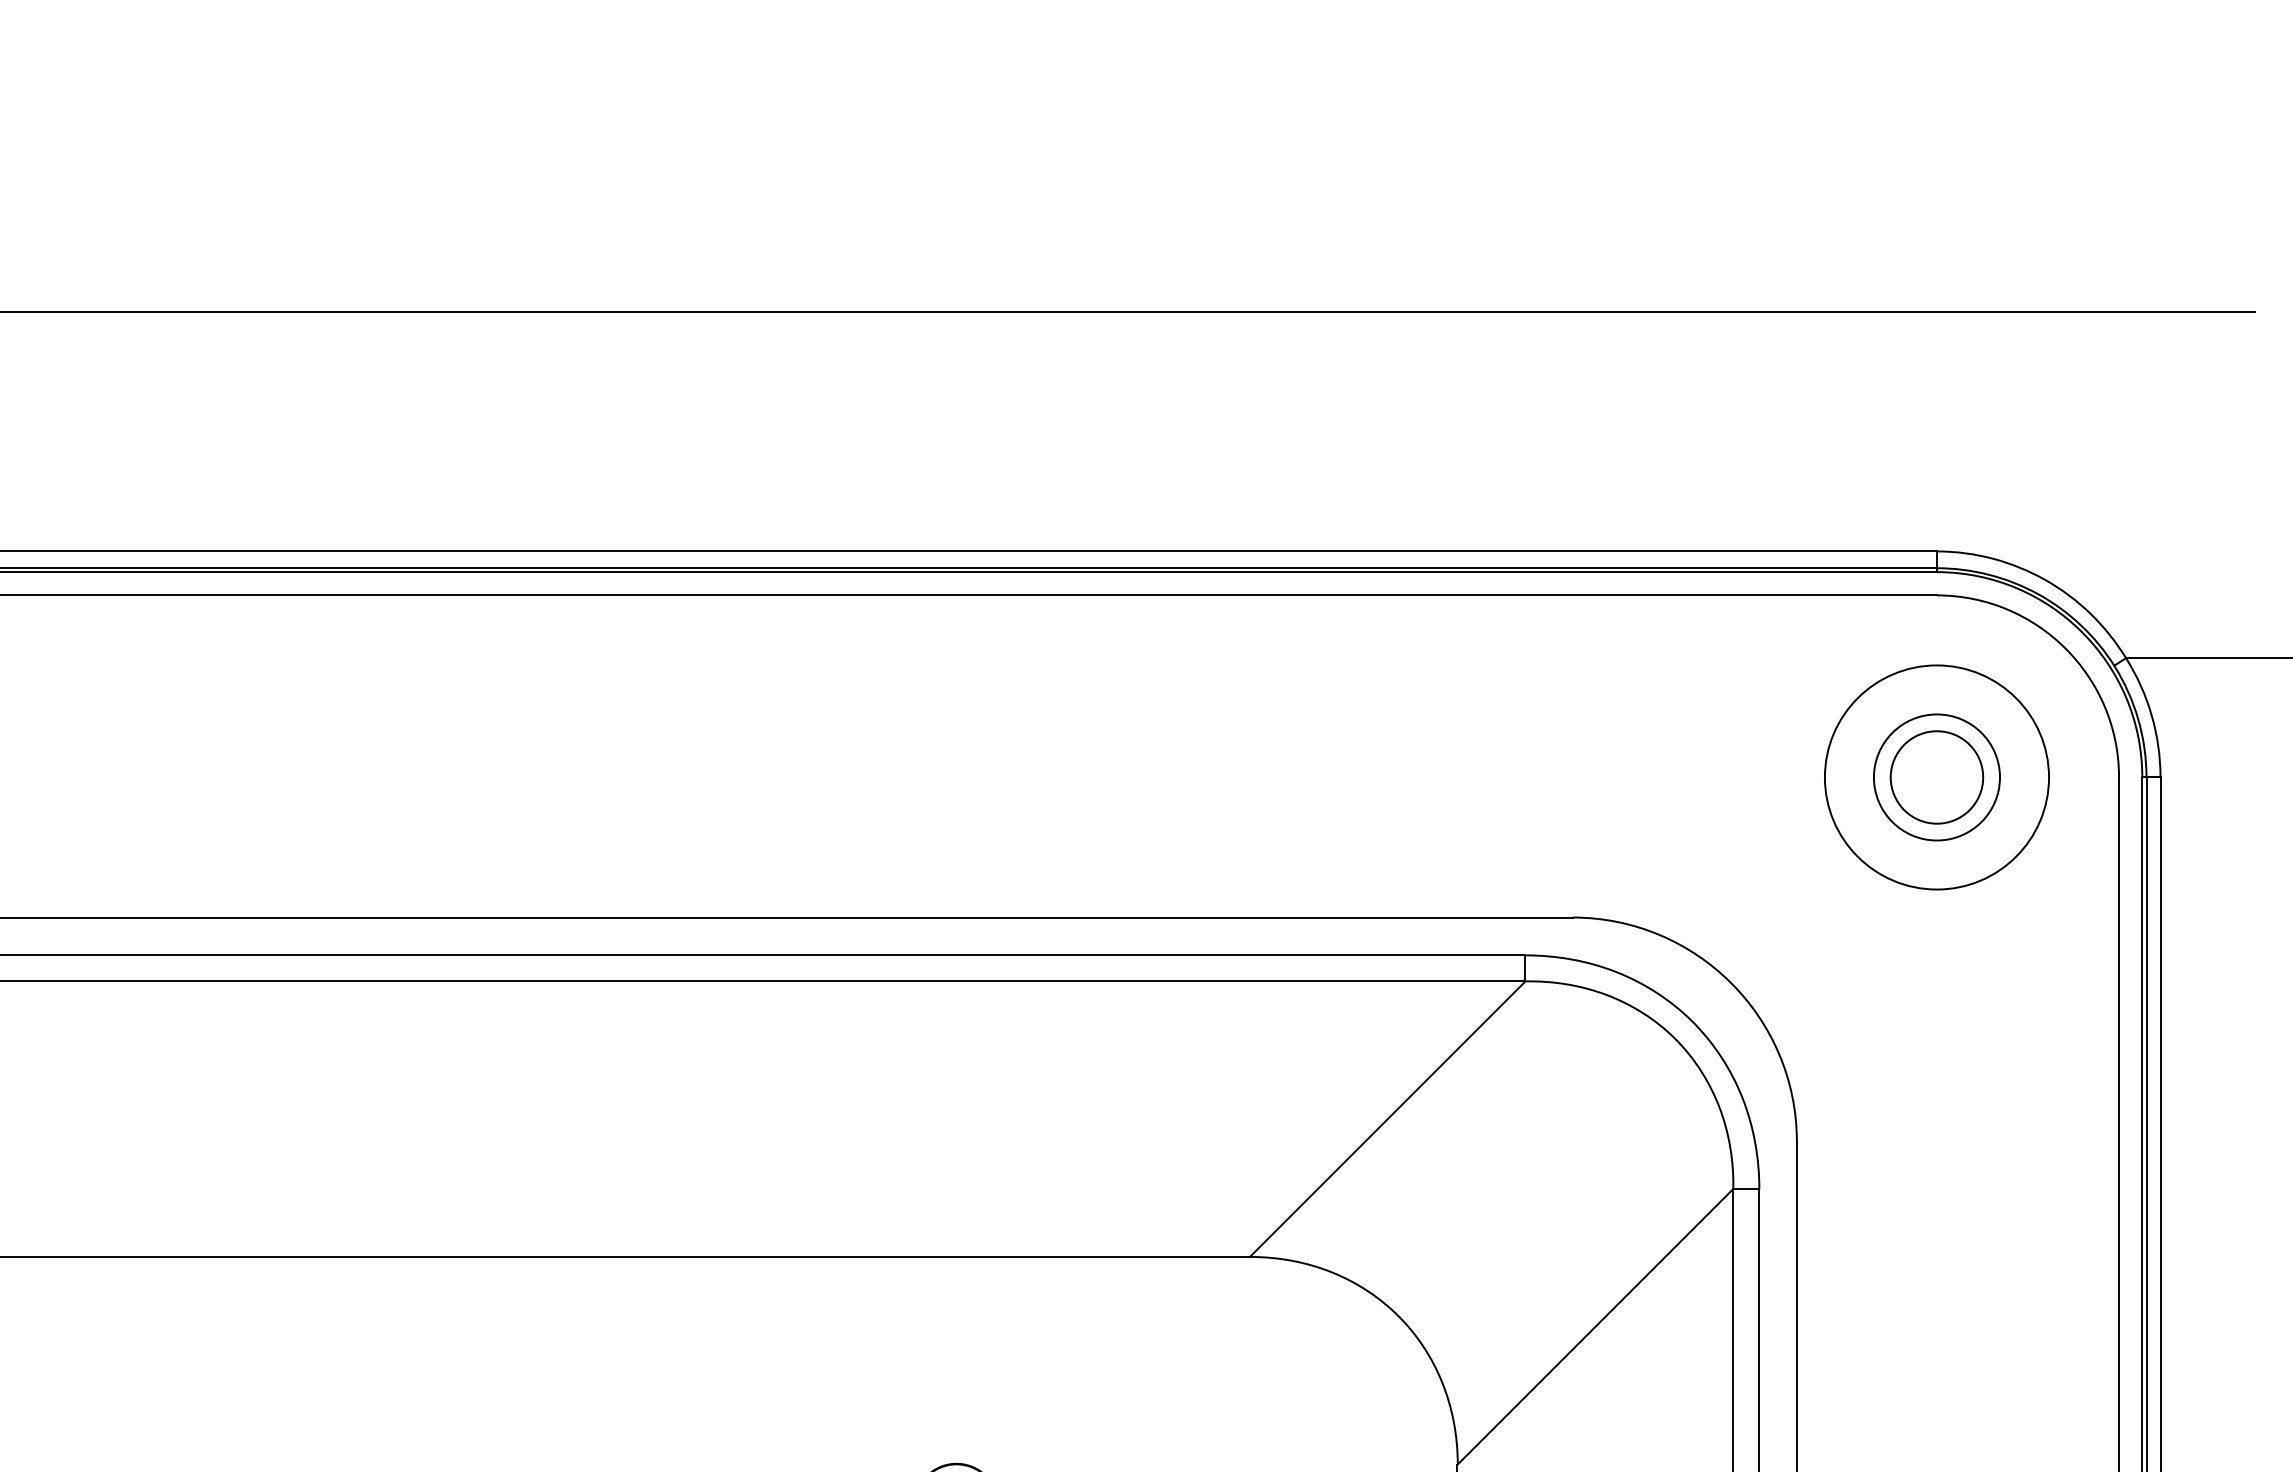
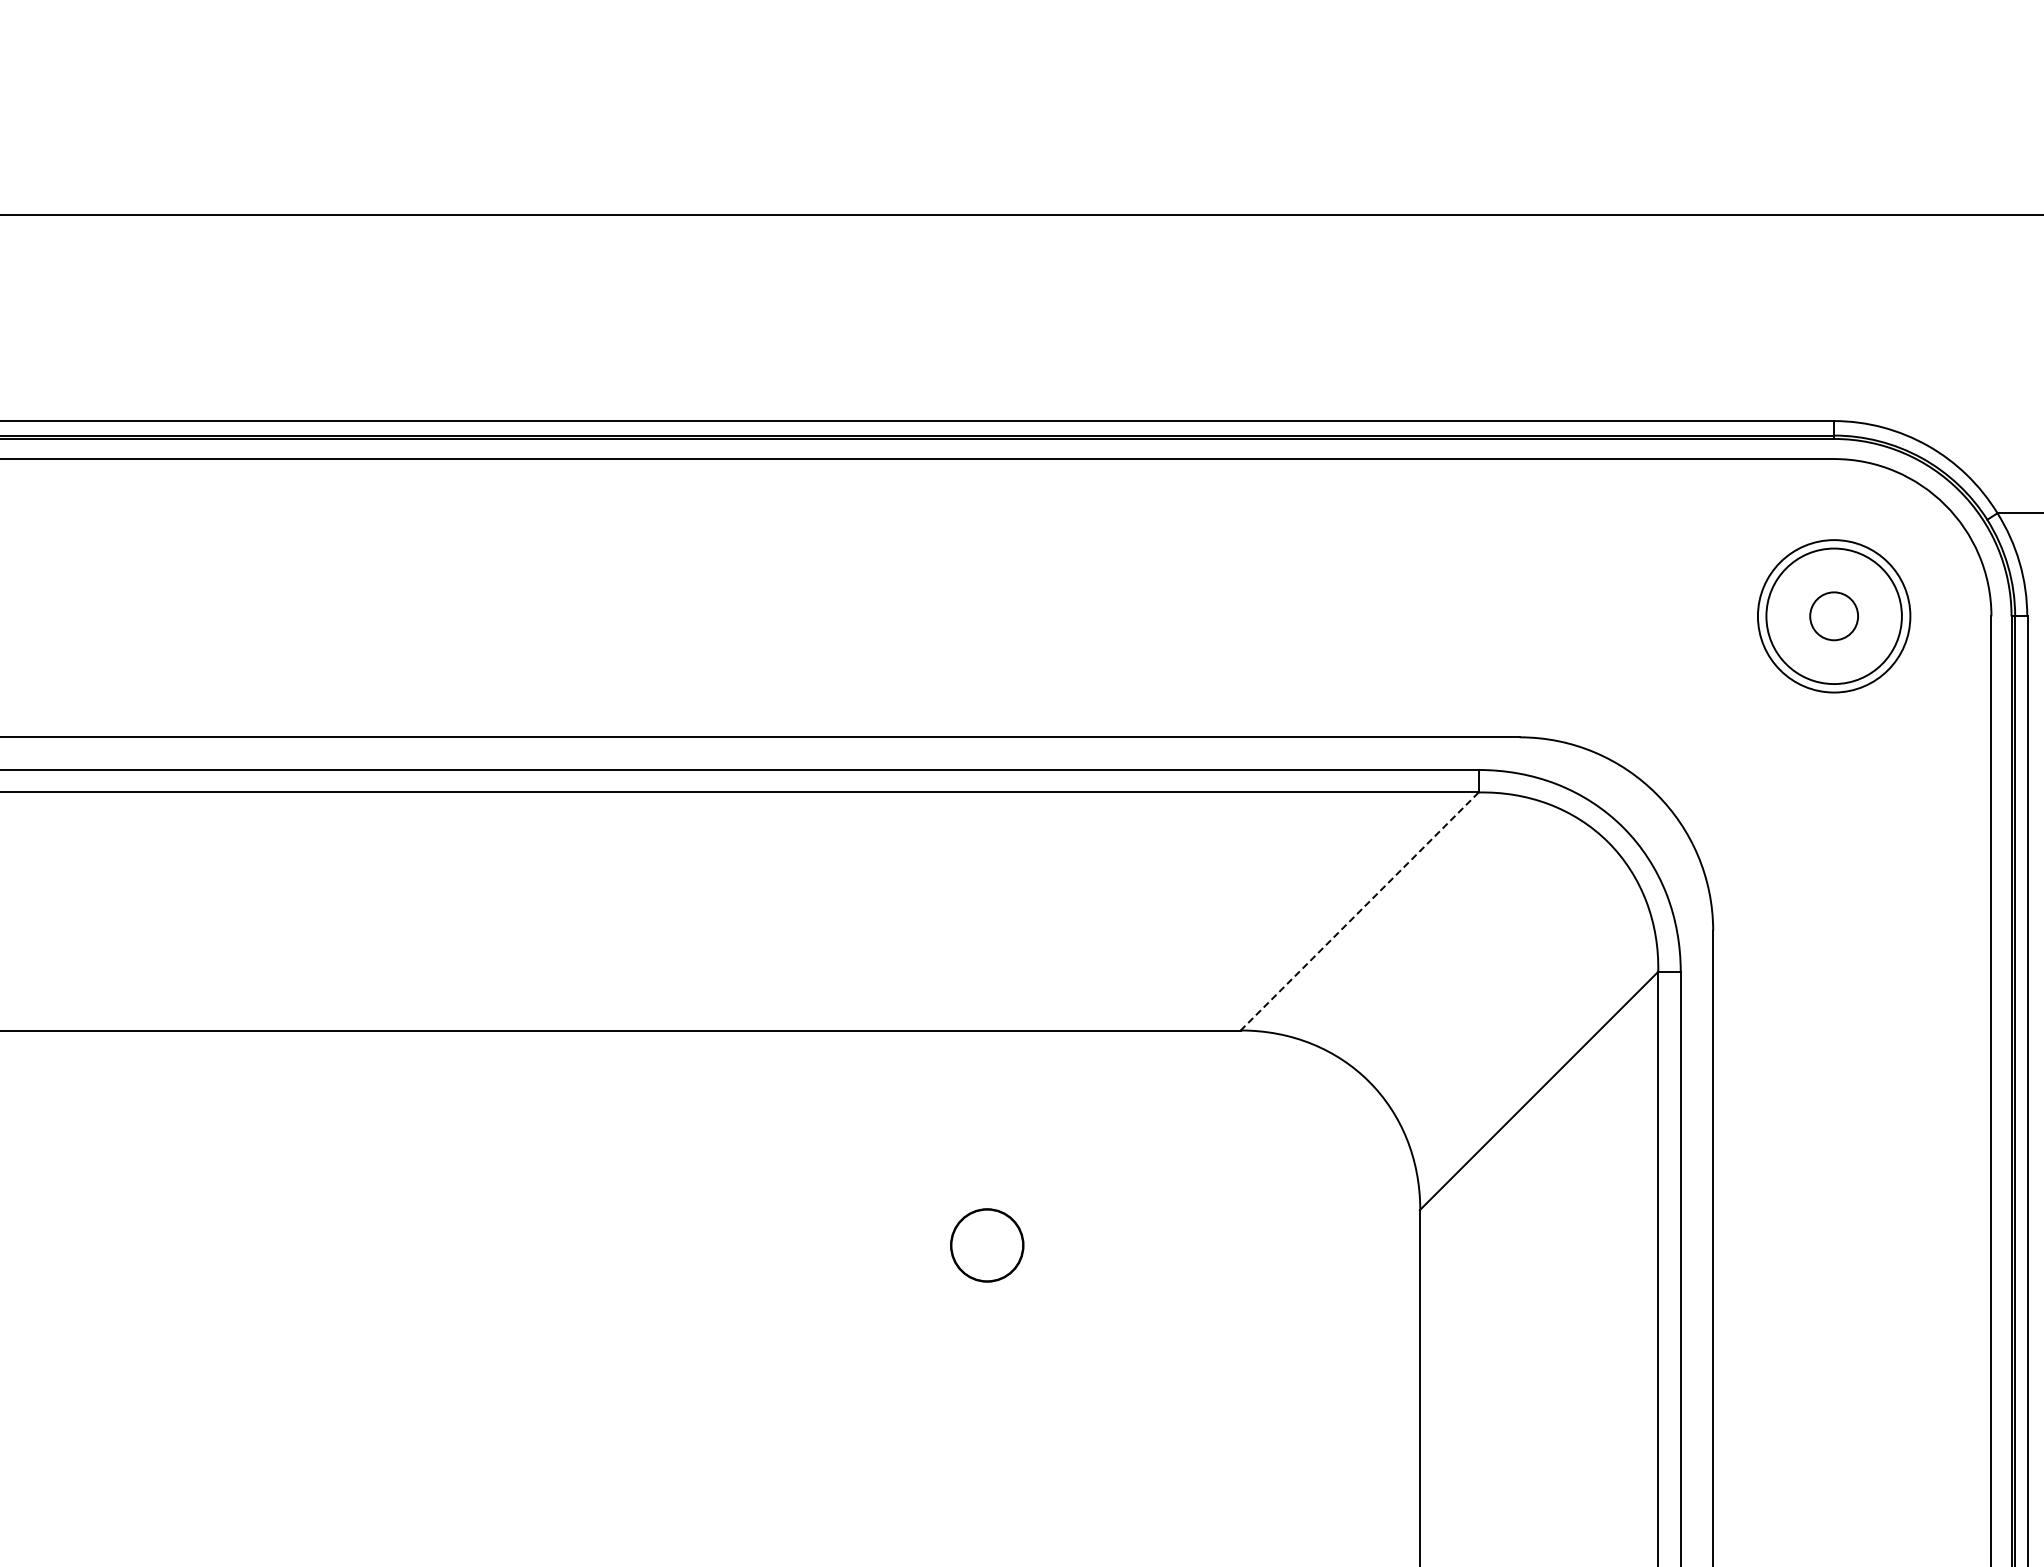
circle: (1936, 776) -> (1833, 615), size x1.4
circle: (1936, 777) -> (1833, 616), size x0.7
circle: (1937, 777) -> (1834, 616), size x0.6
line: (1387, 1119) -> (1359, 911), solid -> dashed

